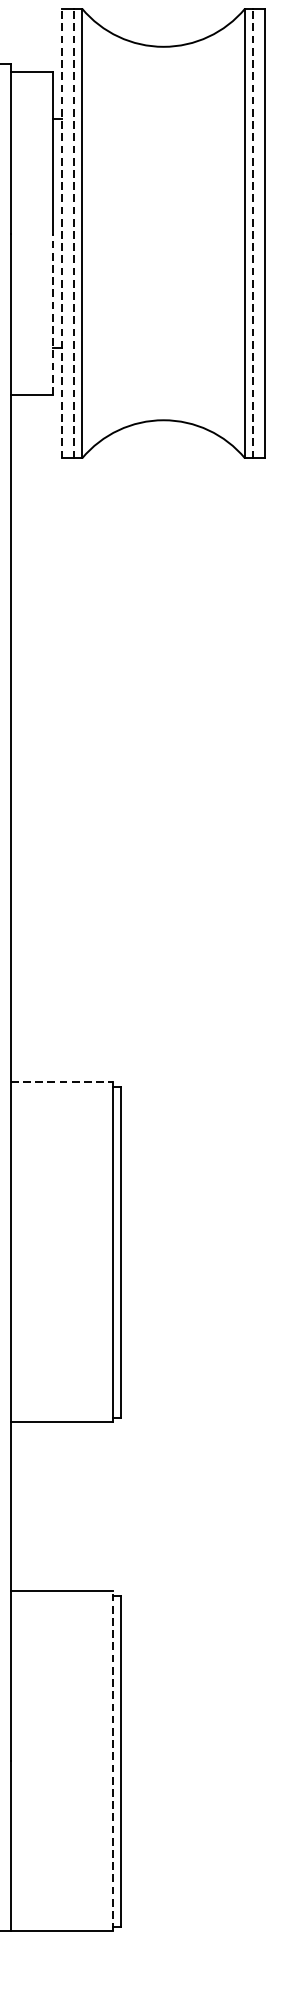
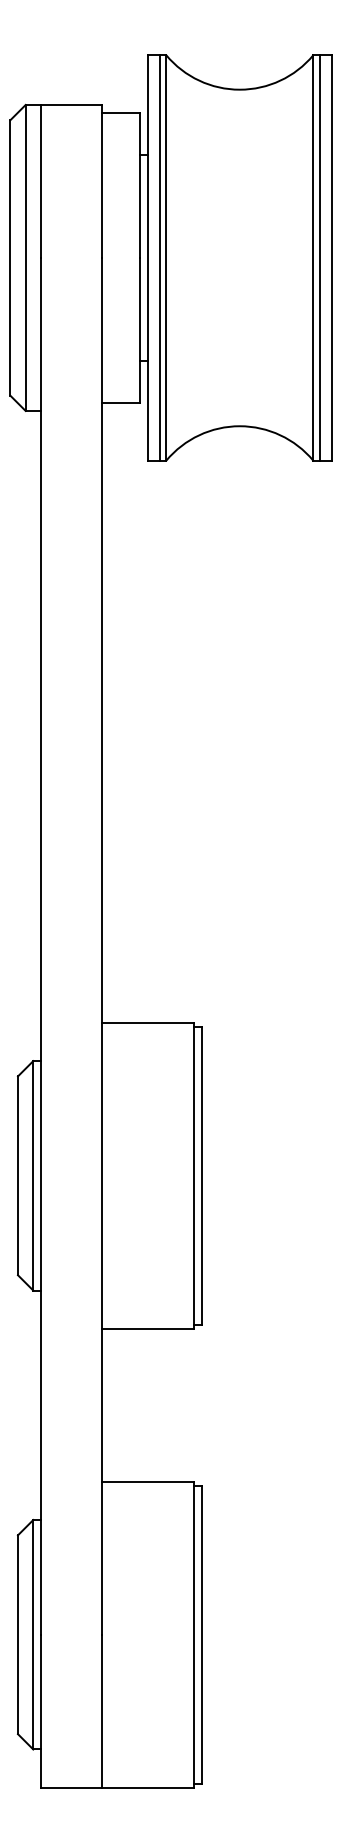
line: (62, 233) -> (148, 257), dashed -> solid
line: (74, 233) -> (159, 257), dashed -> solid
line: (253, 233) -> (320, 257), dashed -> solid
line: (53, 314) -> (140, 330), dashed -> solid
line: (62, 1081) -> (148, 1022), dashed -> solid
line: (112, 1760) -> (193, 1634), dashed -> solid

